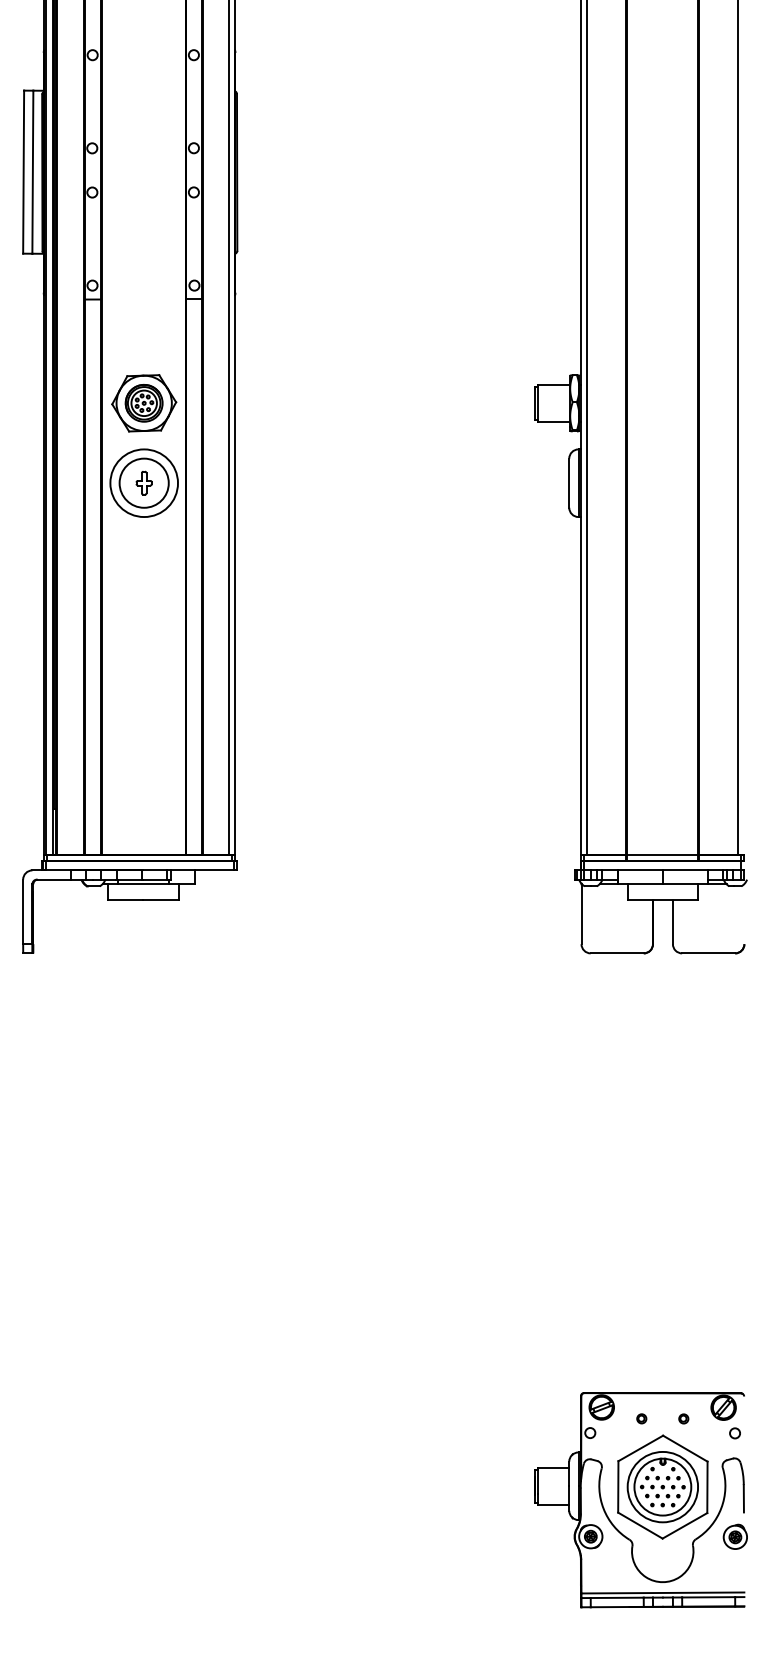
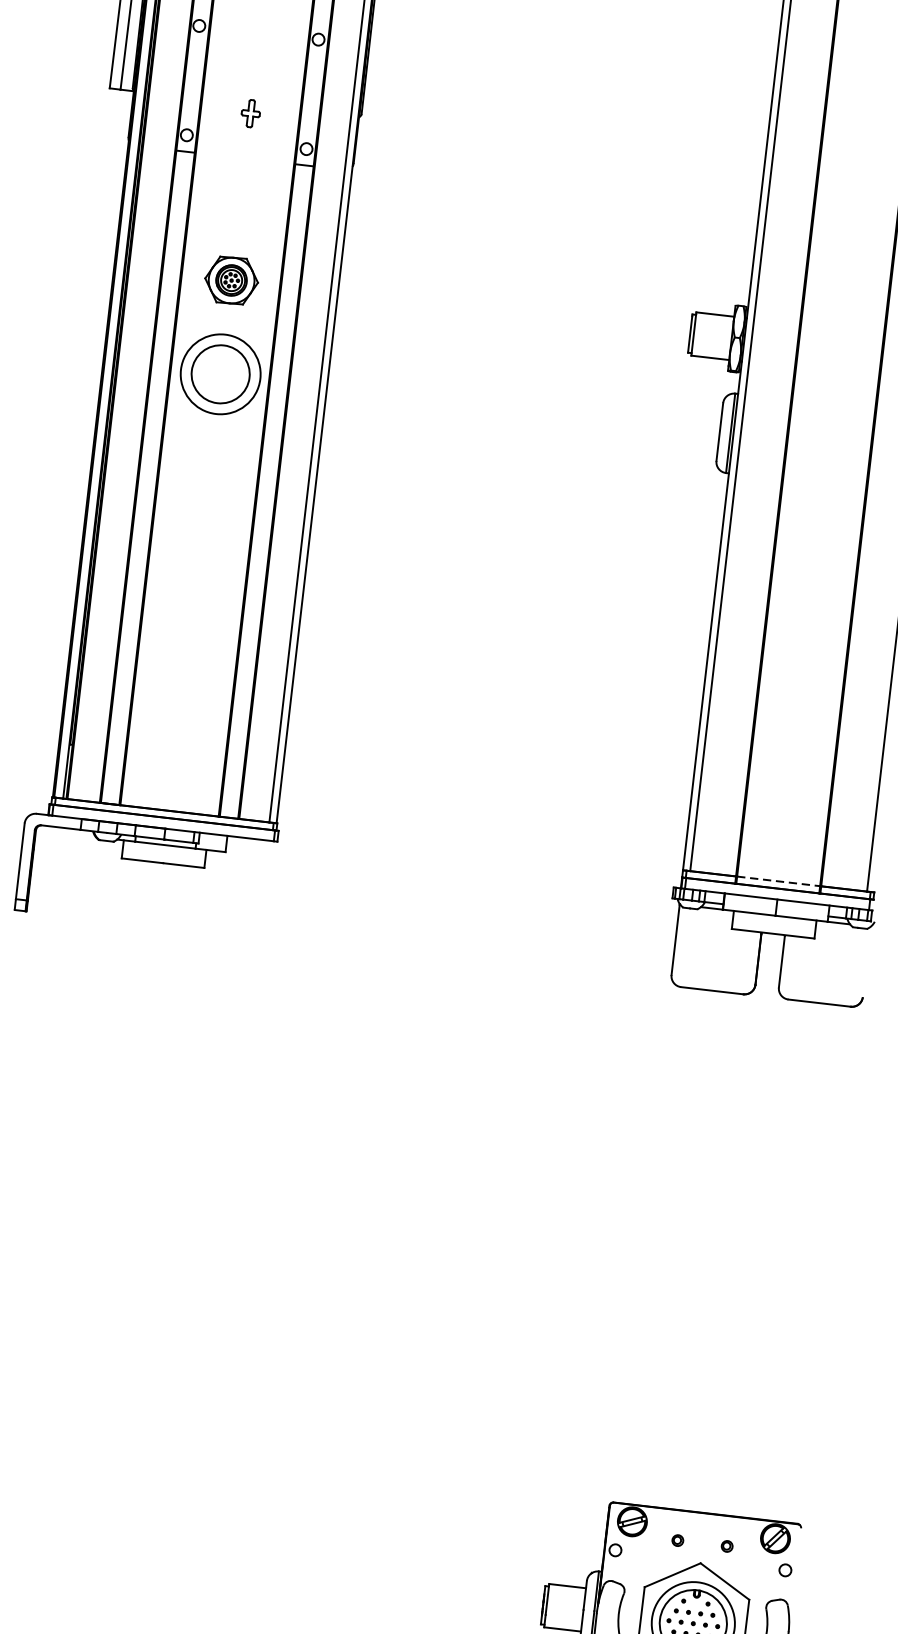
part: (144, 403) -> (231, 280), size x0.7
part: (143, 482) -> (250, 112), moved
line: (662, 855) -> (778, 881), solid -> dashed

